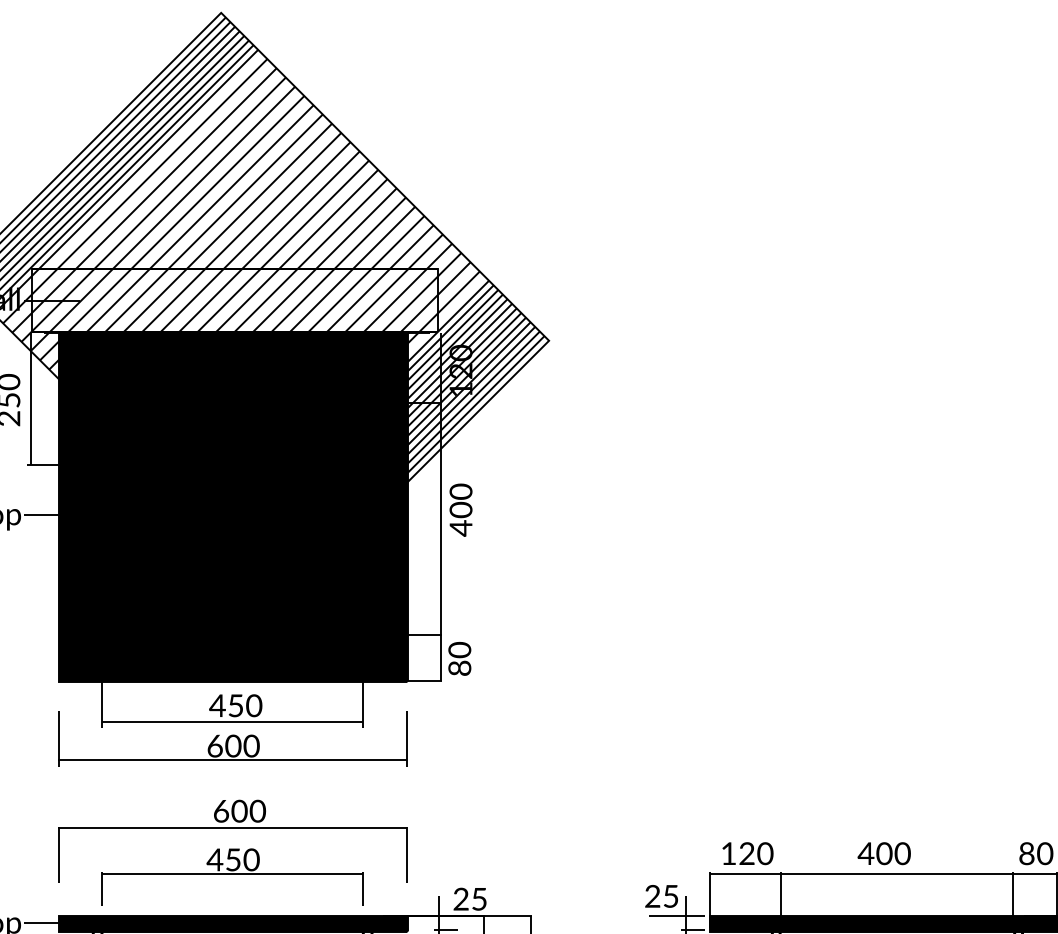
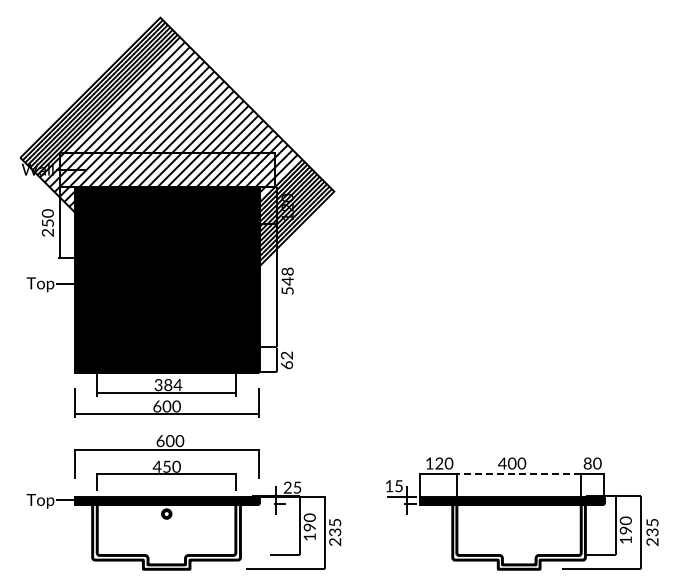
text: (460, 510) -> (287, 281), 400 -> 548
text: (460, 659) -> (287, 360), 80 -> 62
text: (236, 706) -> (168, 385), 450 -> 384
line: (896, 874) -> (518, 474), solid -> dashed
text: (653, 896) -> (389, 486), 25 -> 15

